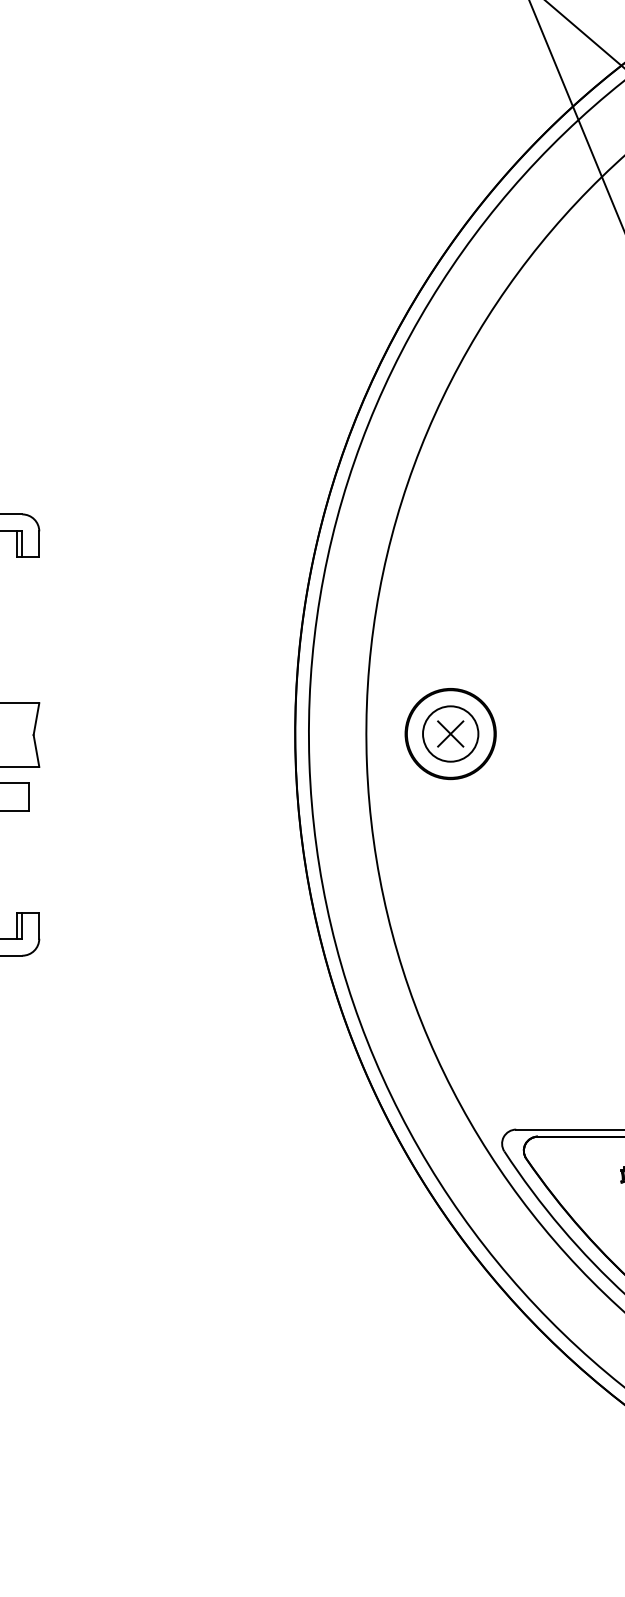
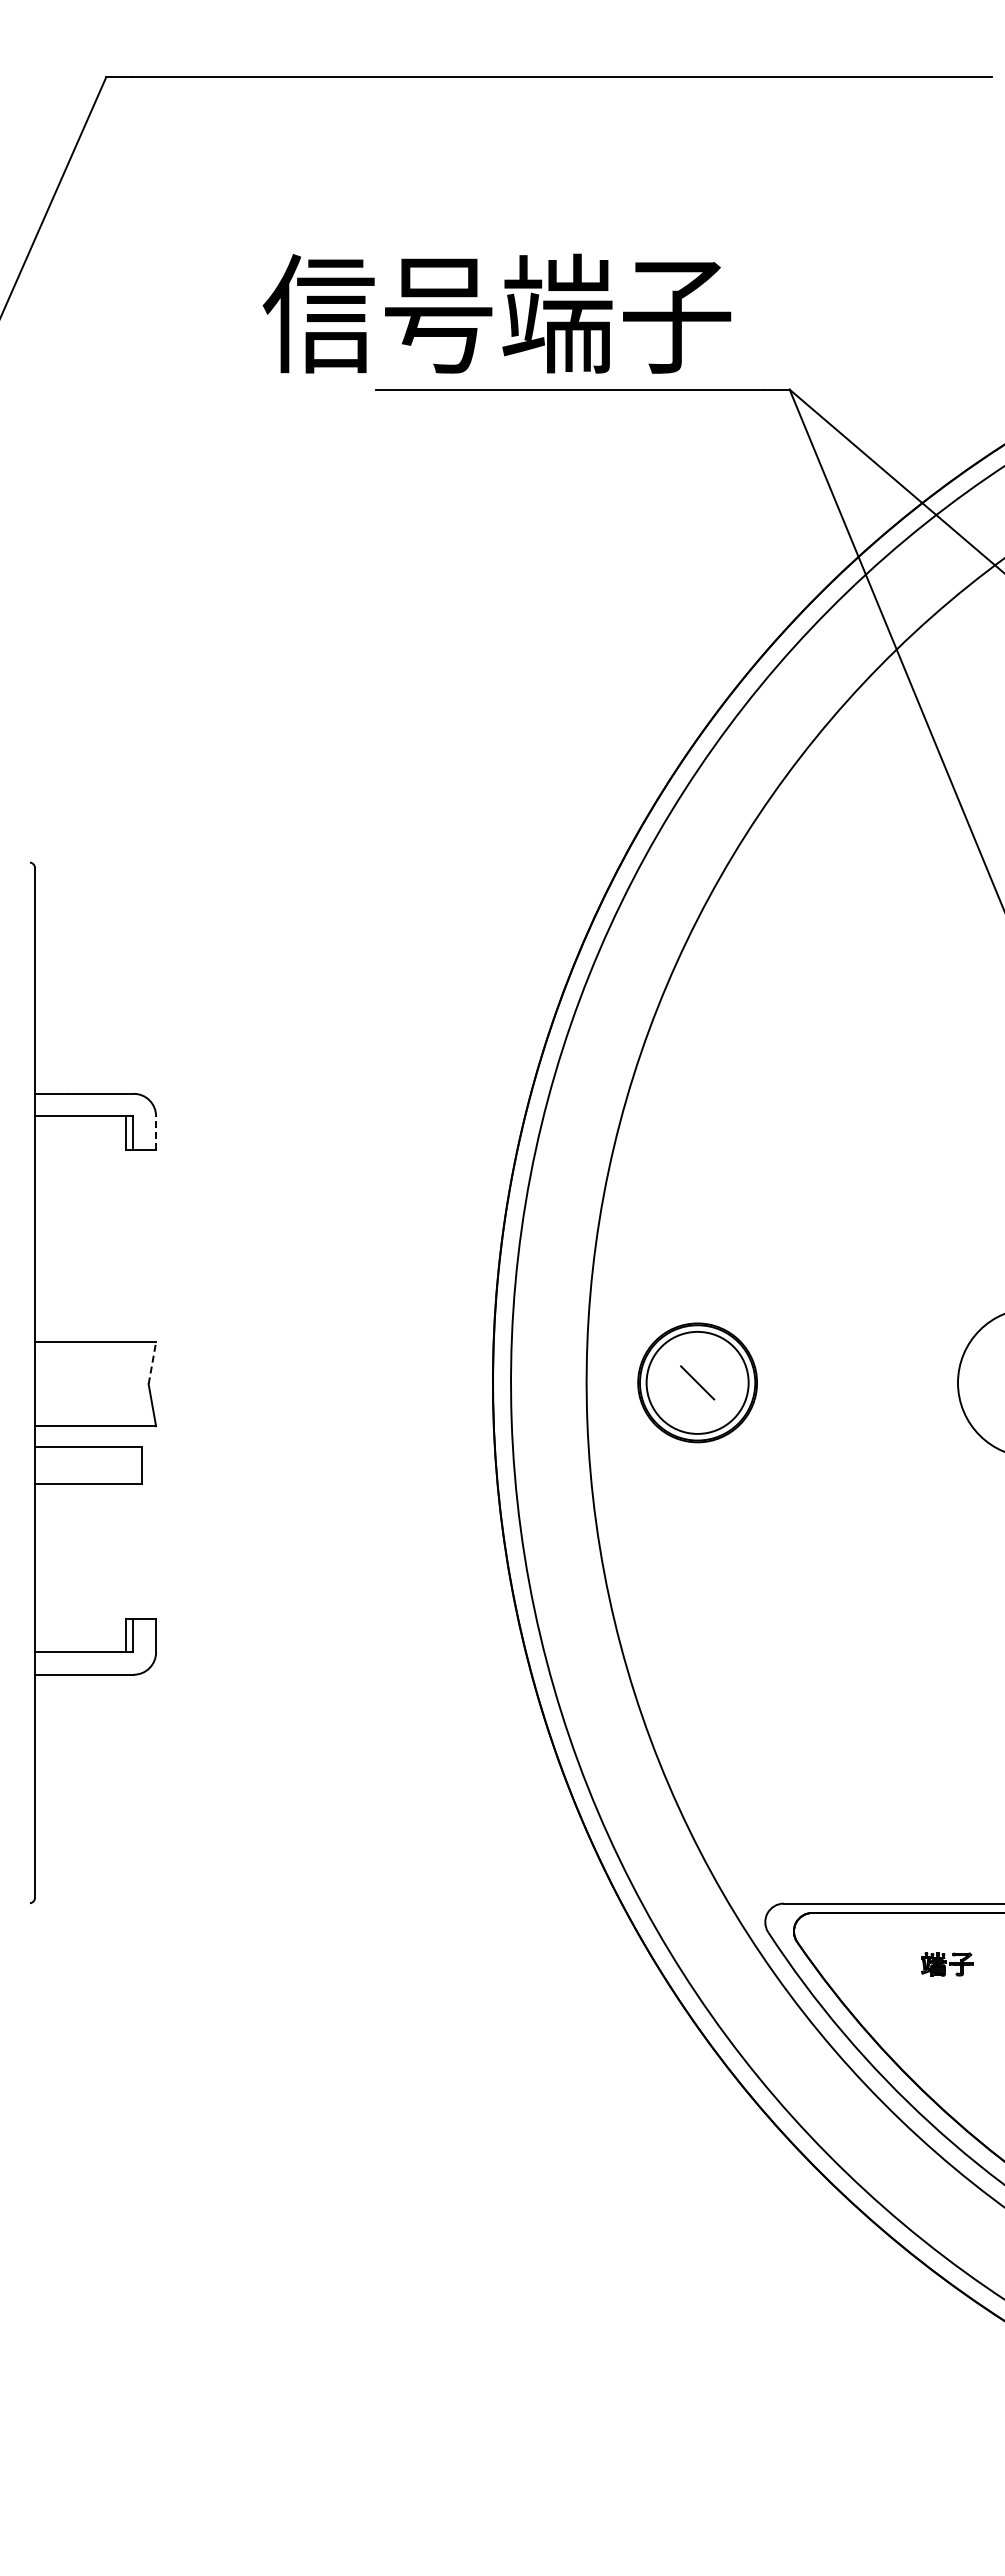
line: (39, 543) -> (156, 1132), solid -> dashed
line: (36, 718) -> (152, 1362), solid -> dashed
circle: (450, 733) -> (697, 1382), size x1.4
line: (450, 733) -> (697, 1382), removed

